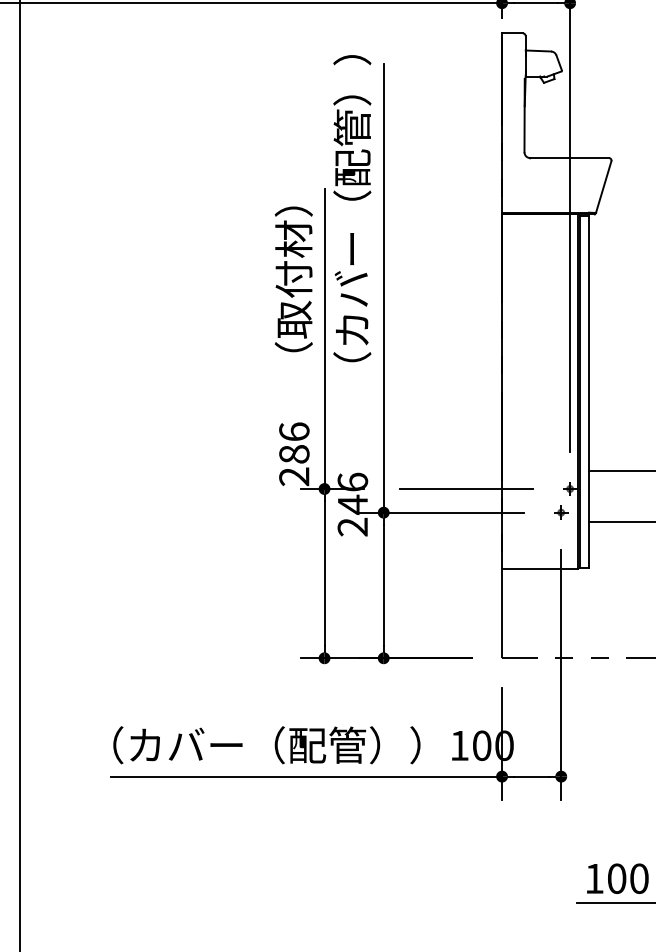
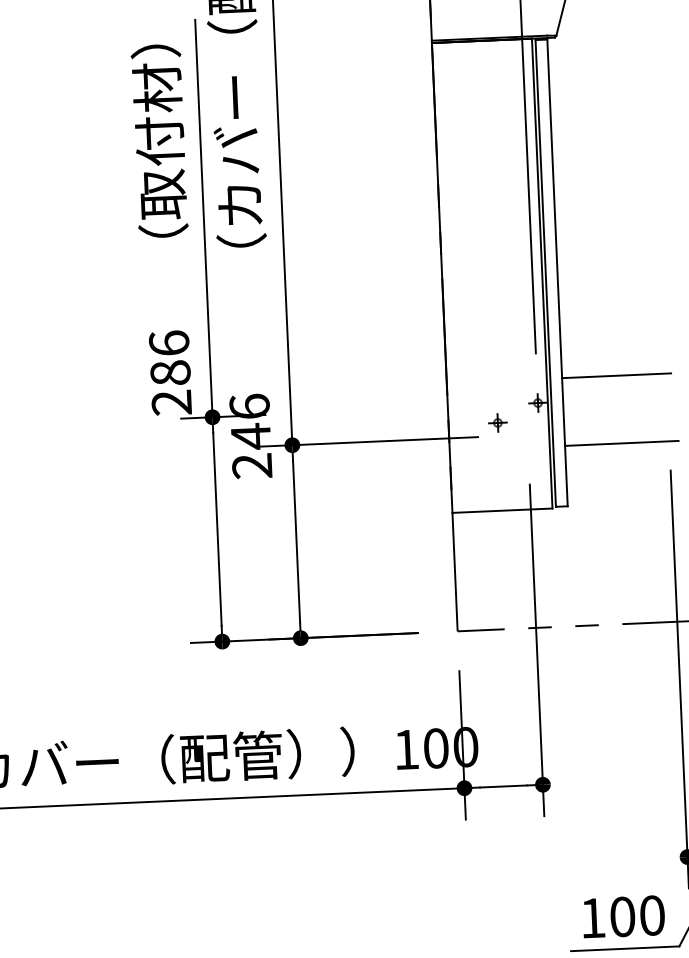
line: (465, 489) -> (399, 409), removed
part: (561, 512) -> (498, 422), moved

